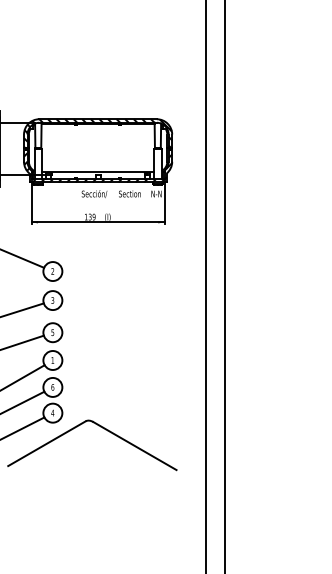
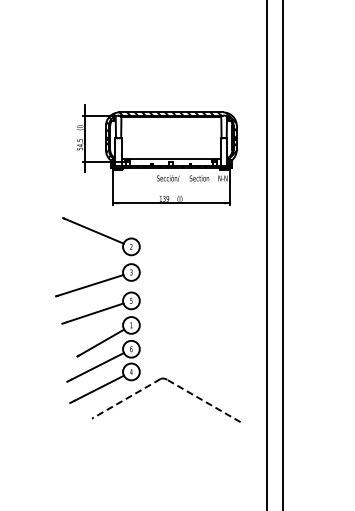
line: (47, 443) -> (126, 398), solid -> dashed
line: (134, 445) -> (203, 400), solid -> dashed

